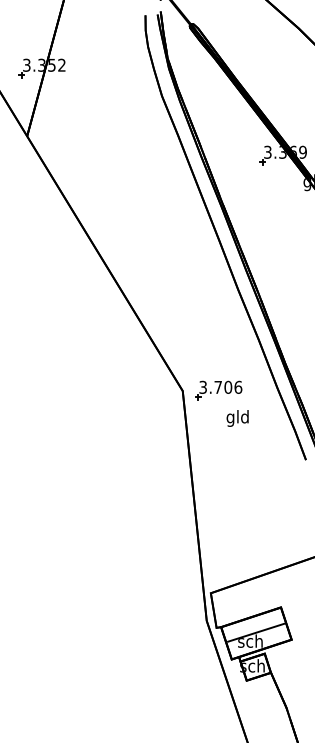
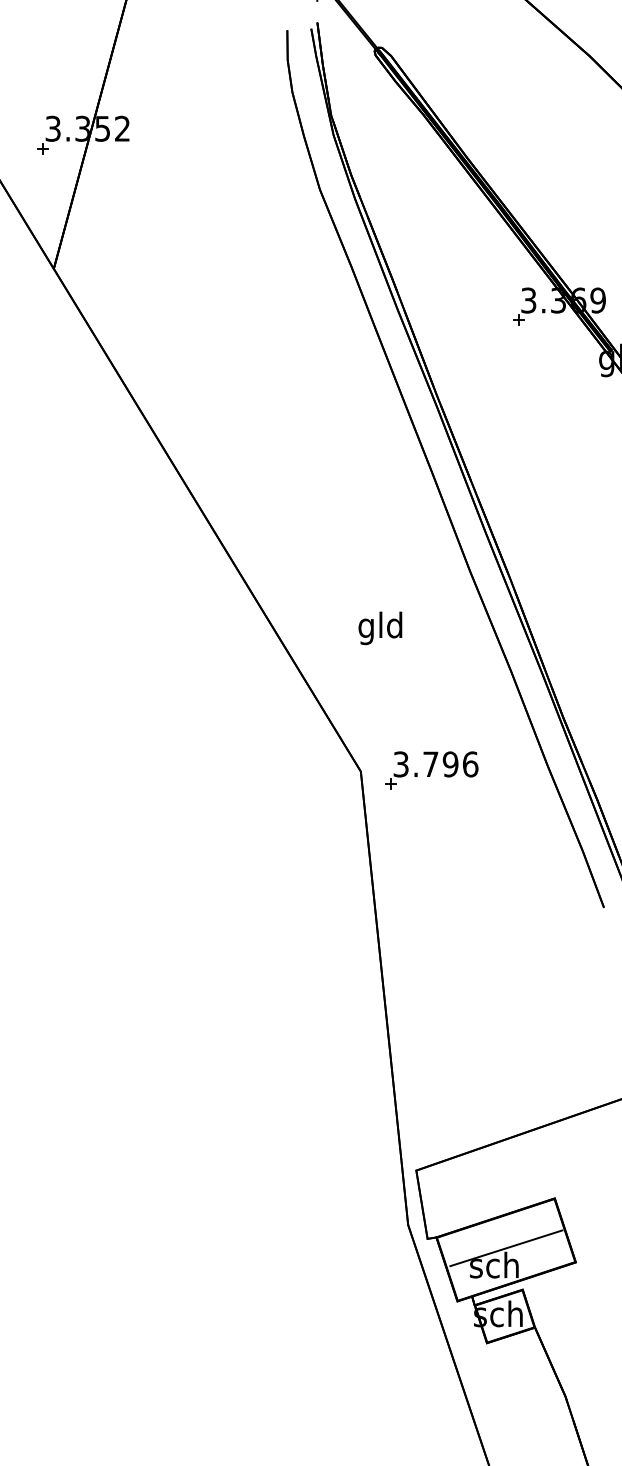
text: (228, 387) -> (451, 764), 3.706 -> 3.796
text: (237, 418) -> (380, 628), moved

